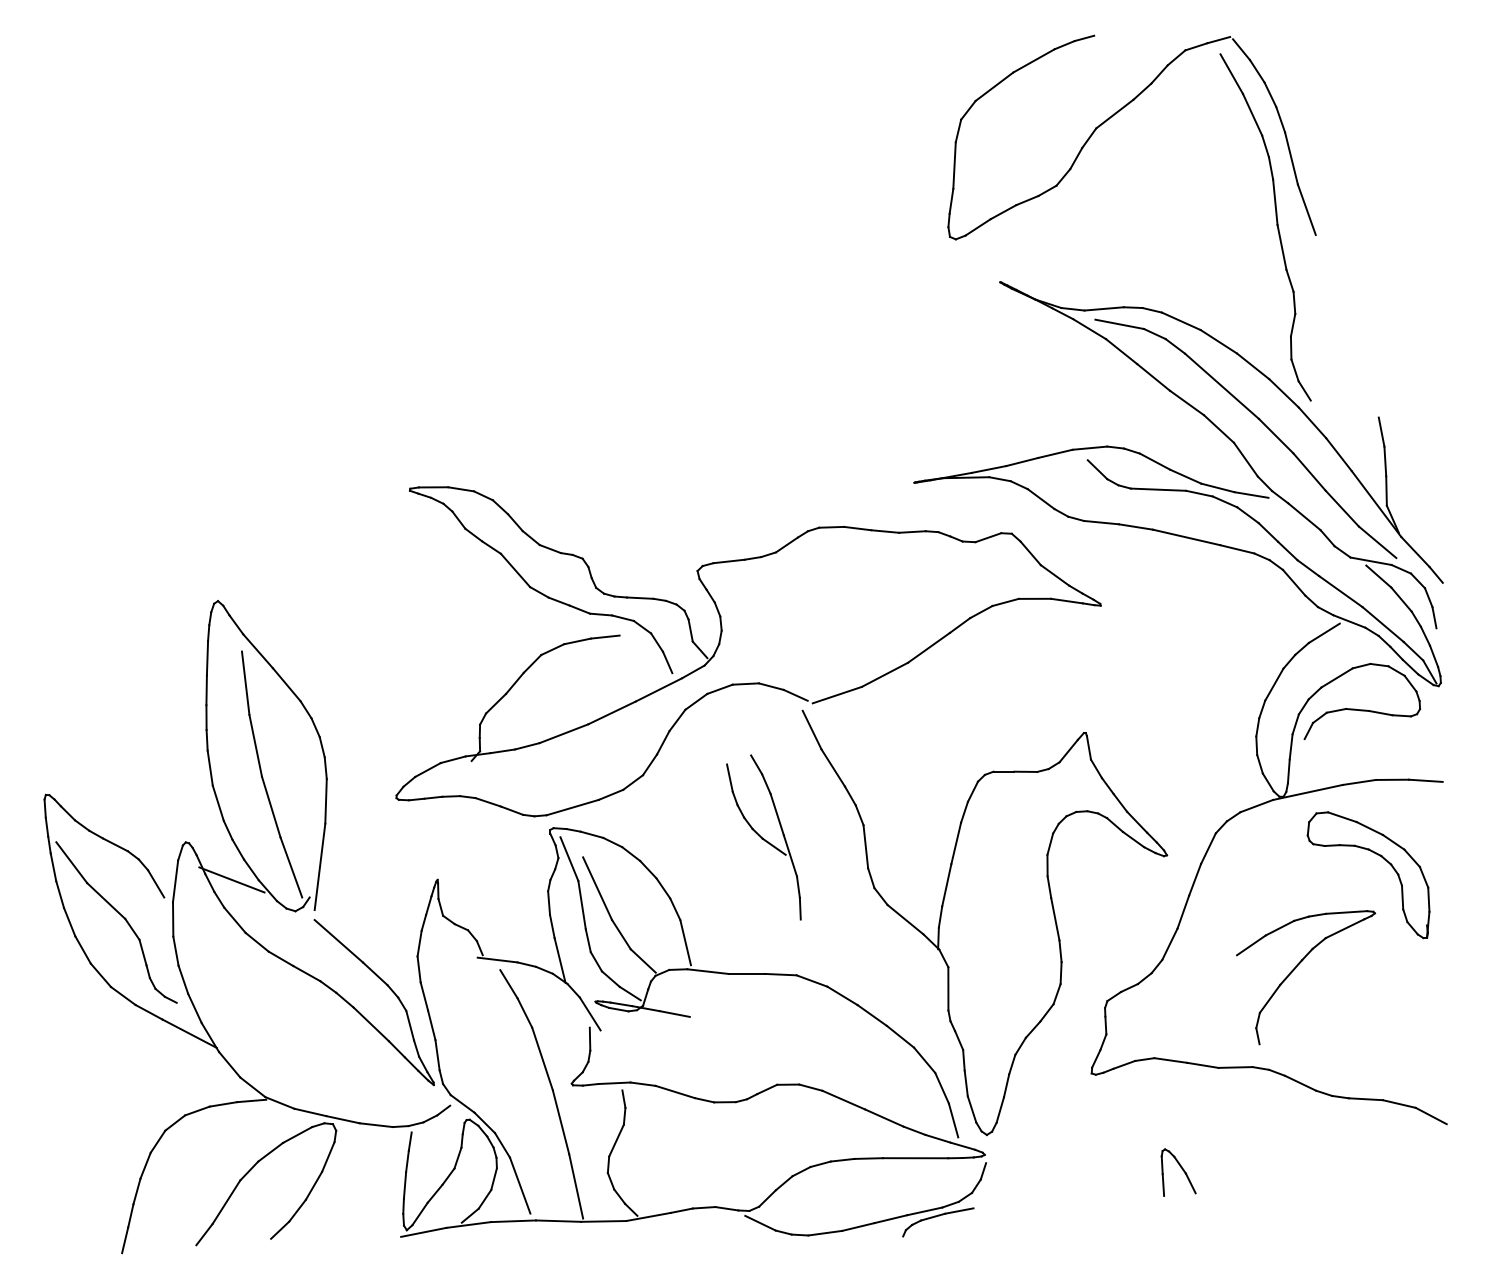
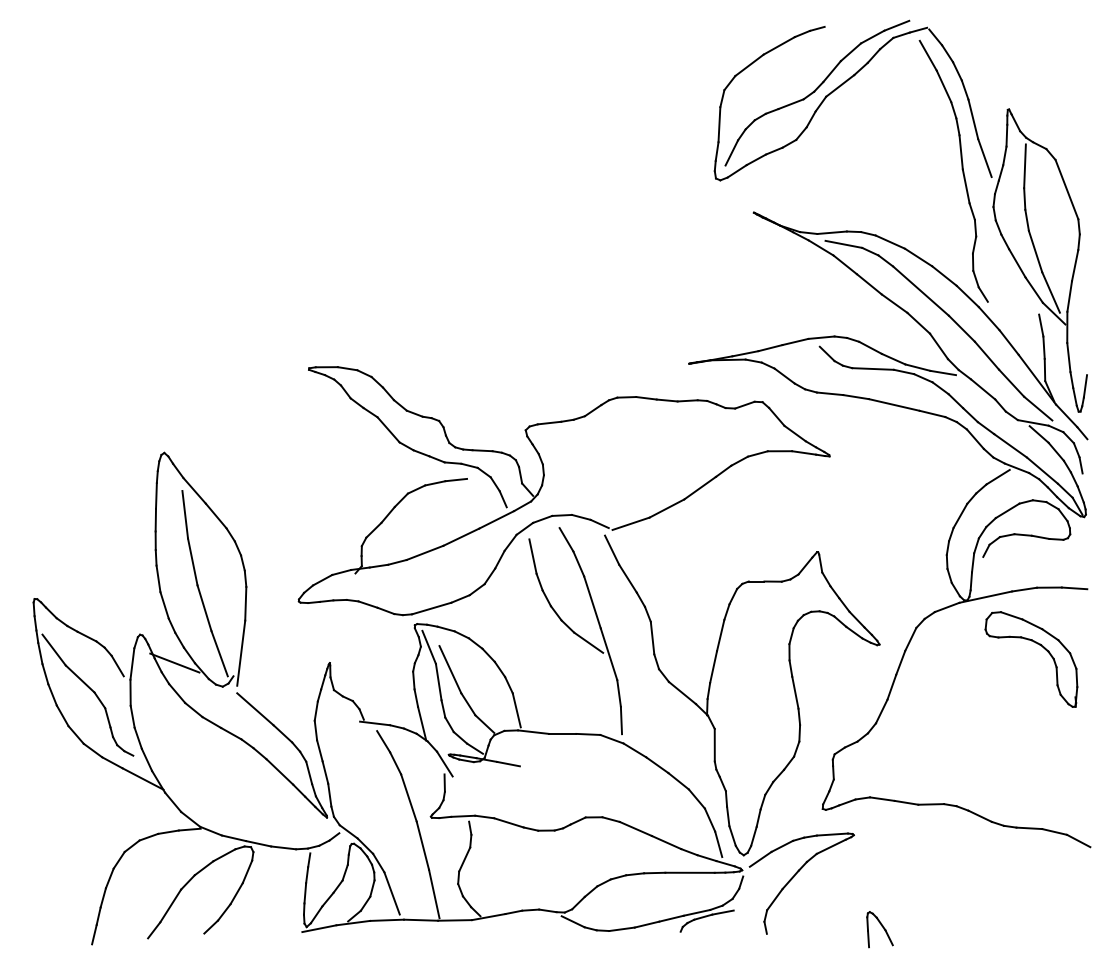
part: (1084, 123) -> (817, 93), added
part: (1380, 345) -> (1040, 260), added
part: (763, 837) -> (575, 631), size x1.67
part: (1296, 968) -> (794, 876), moved
part: (1178, 1172) -> (879, 929), moved

